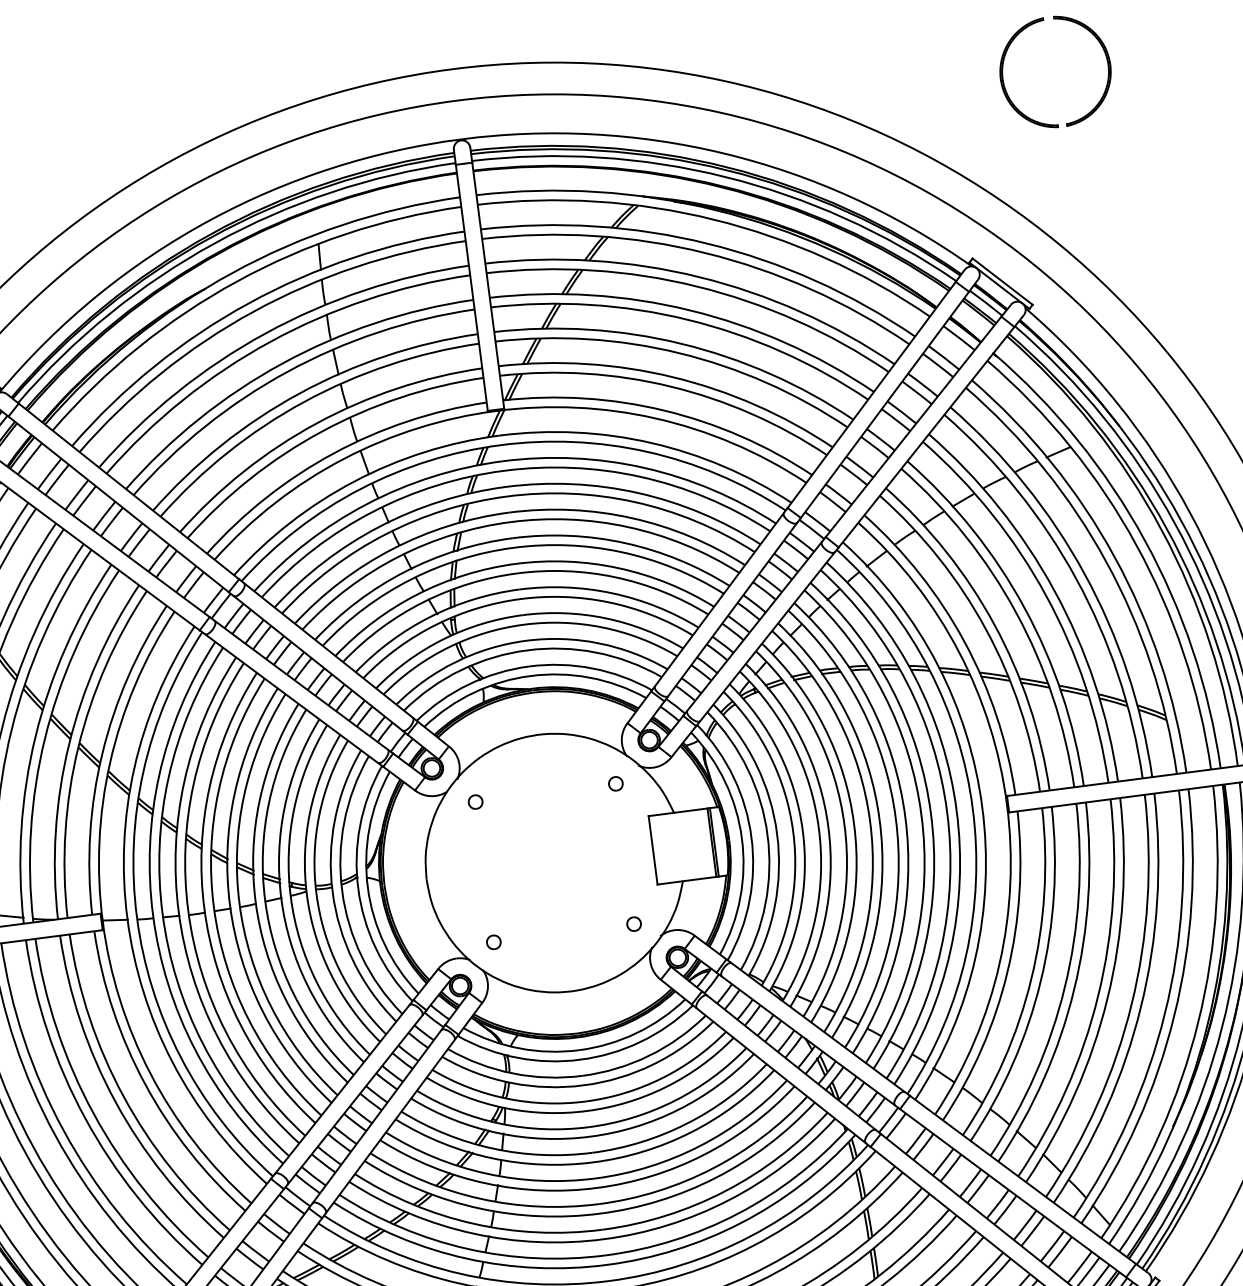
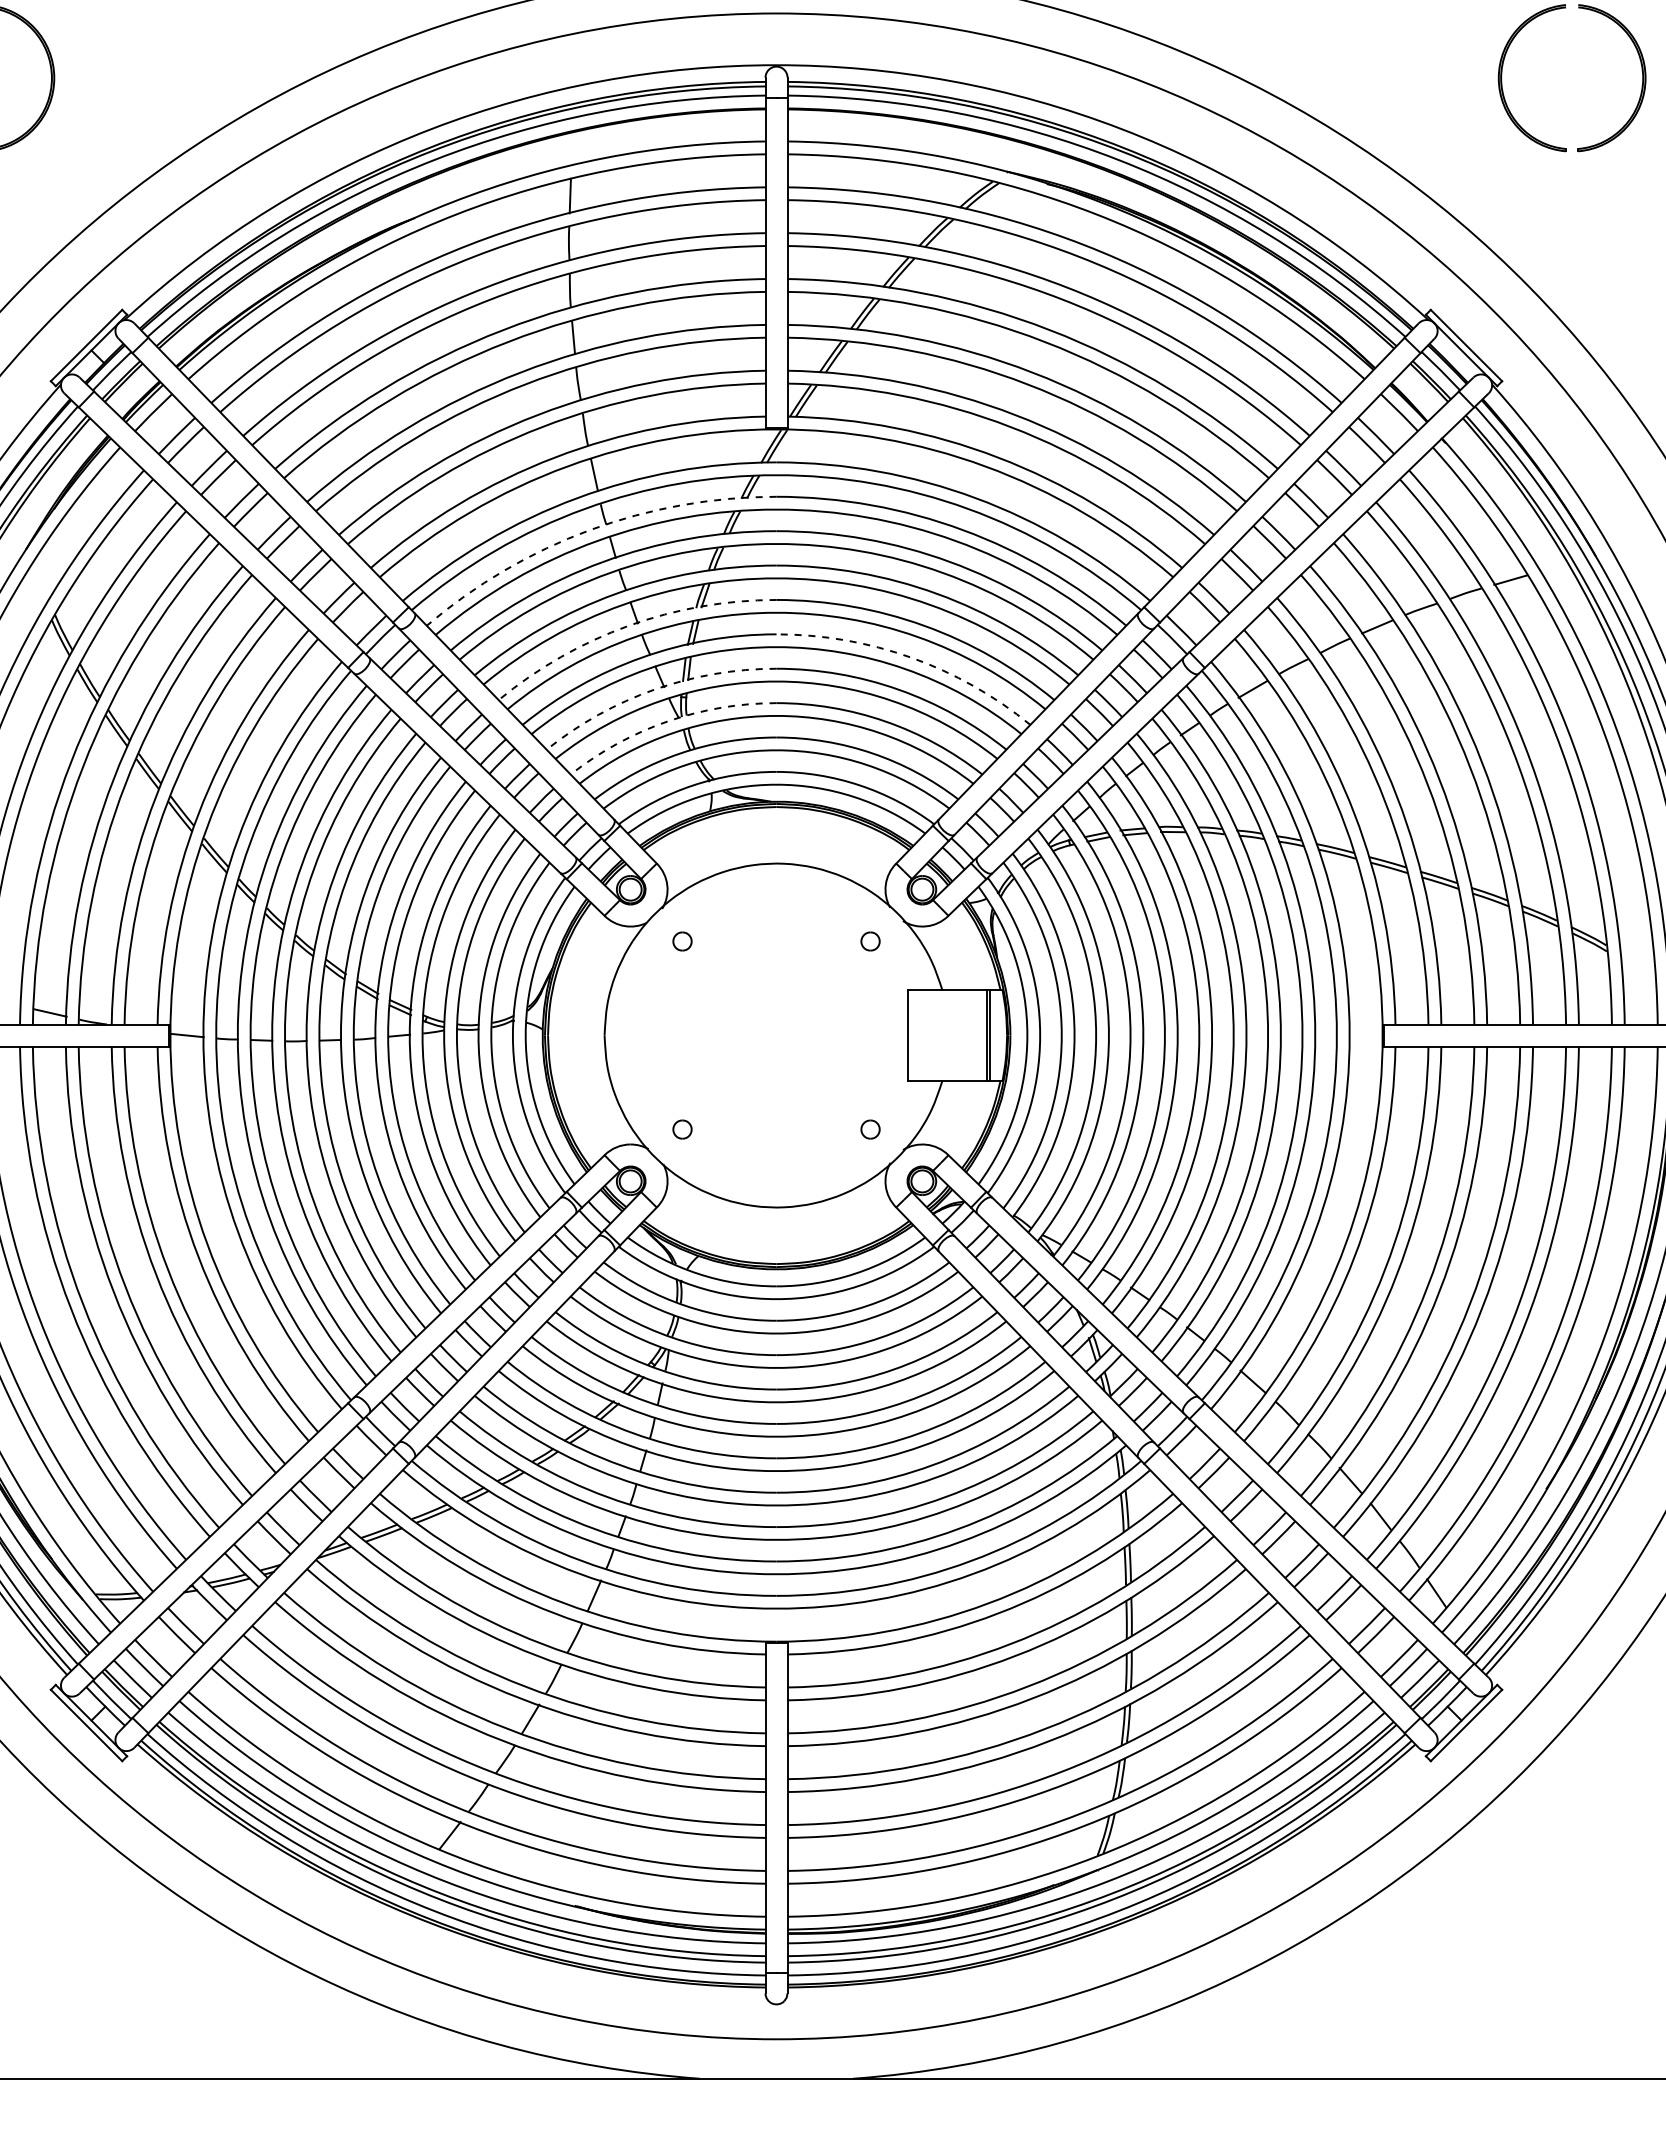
arc: (367, 504) -> (590, 530), solid -> dashed
arc: (618, 568) -> (911, 657), solid -> dashed
arc: (404, 571) -> (628, 625), solid -> dashed
arc: (430, 616) -> (654, 689), solid -> dashed
arc: (443, 639) -> (667, 721), solid -> dashed

